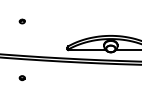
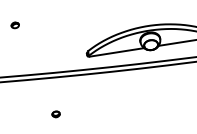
part: (21, 78) -> (55, 115), moved

